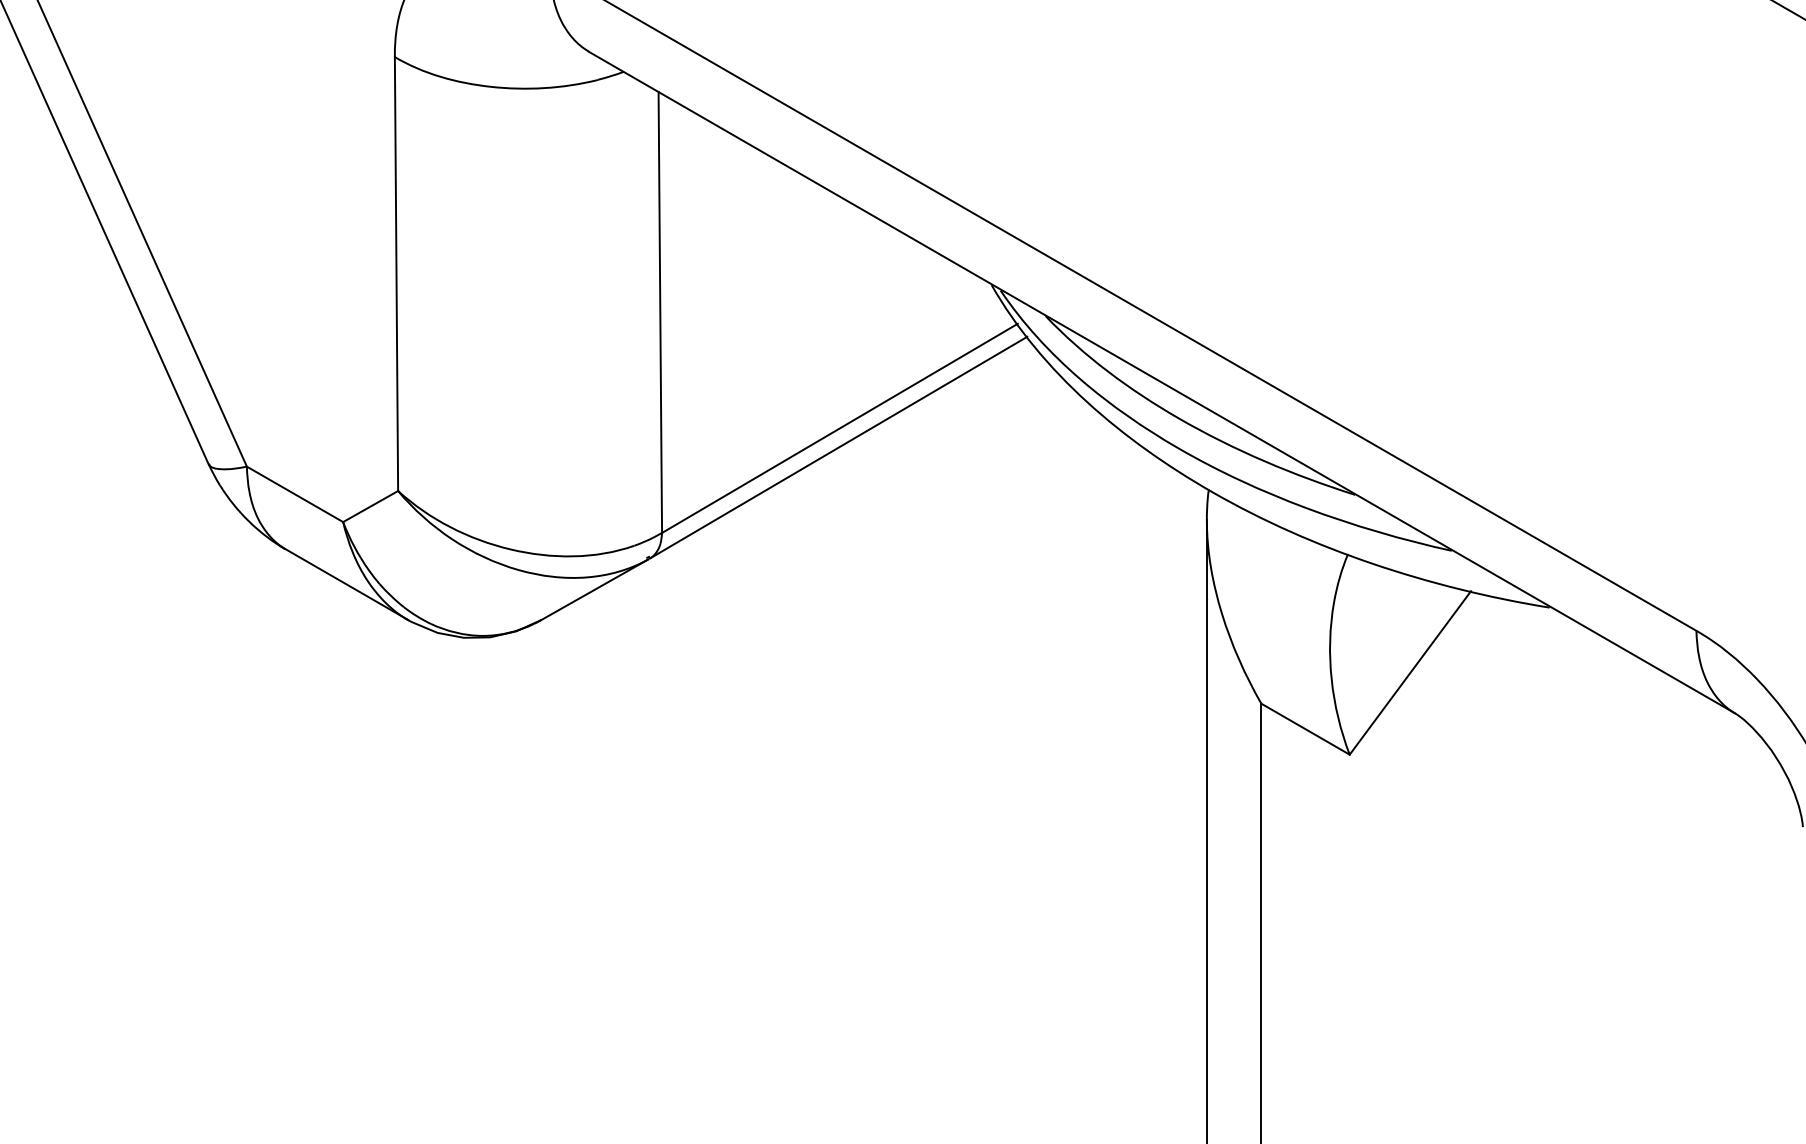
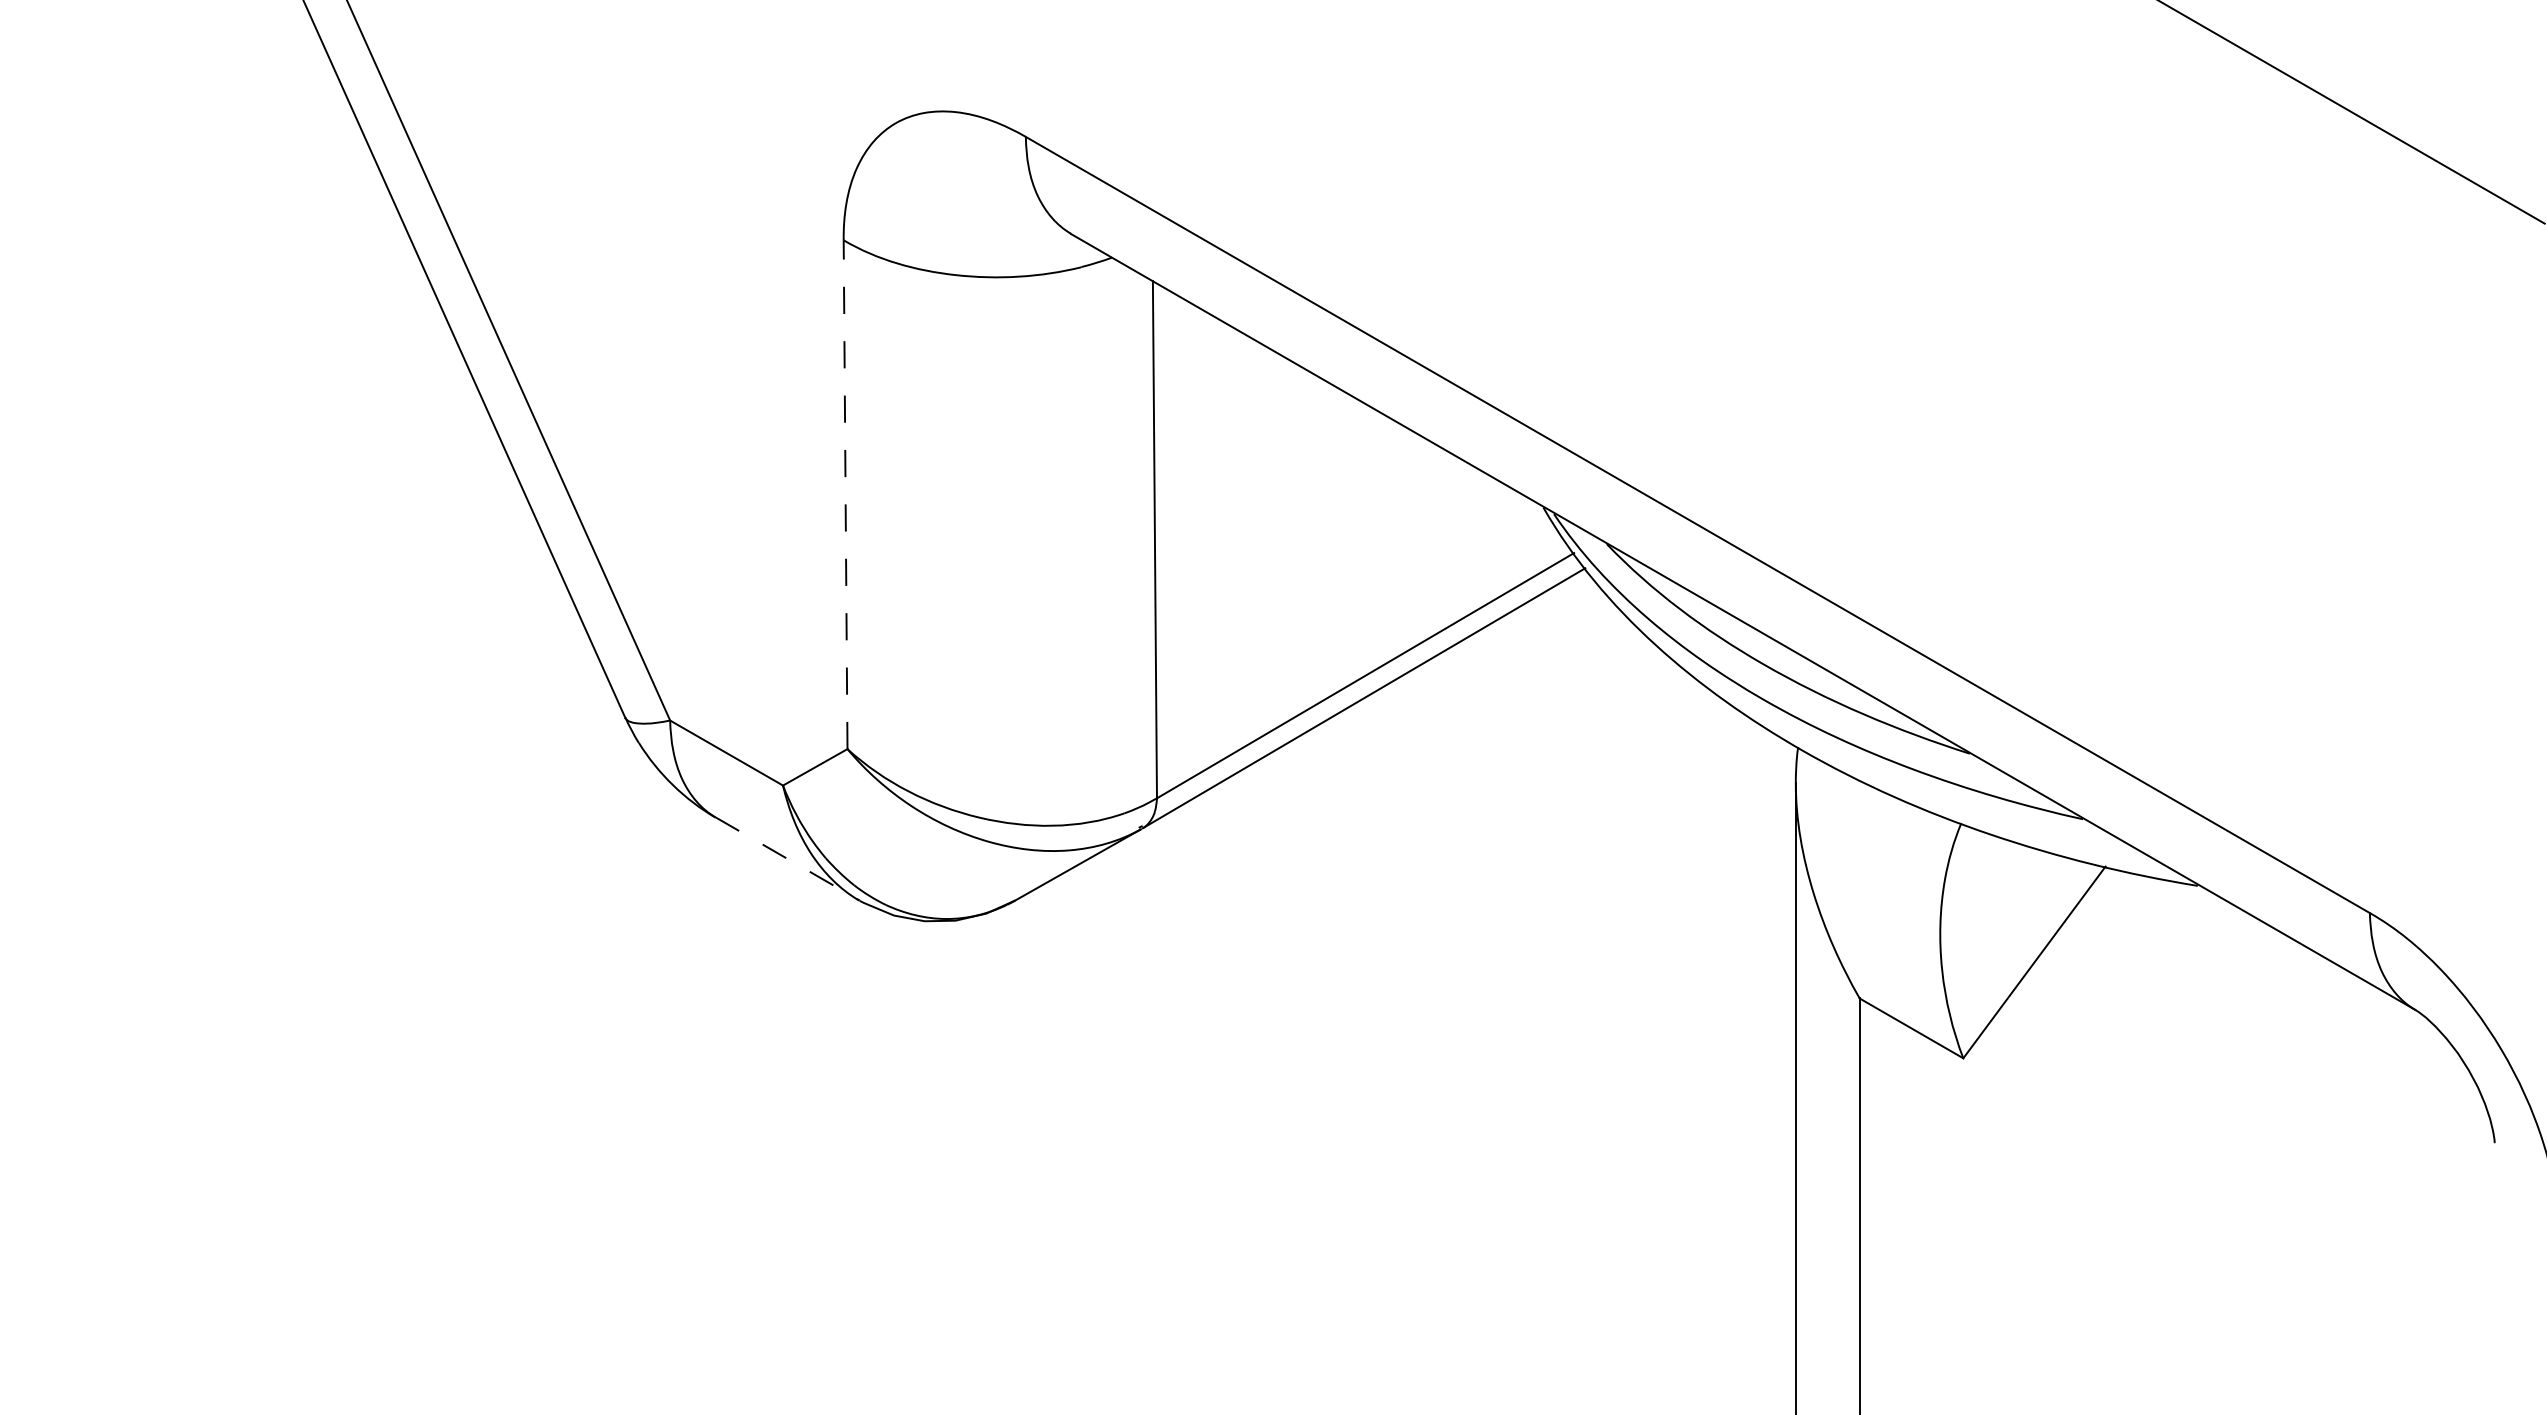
line: (396, 273) -> (845, 494), solid -> dashed
line: (347, 585) -> (788, 859), solid -> dashed

